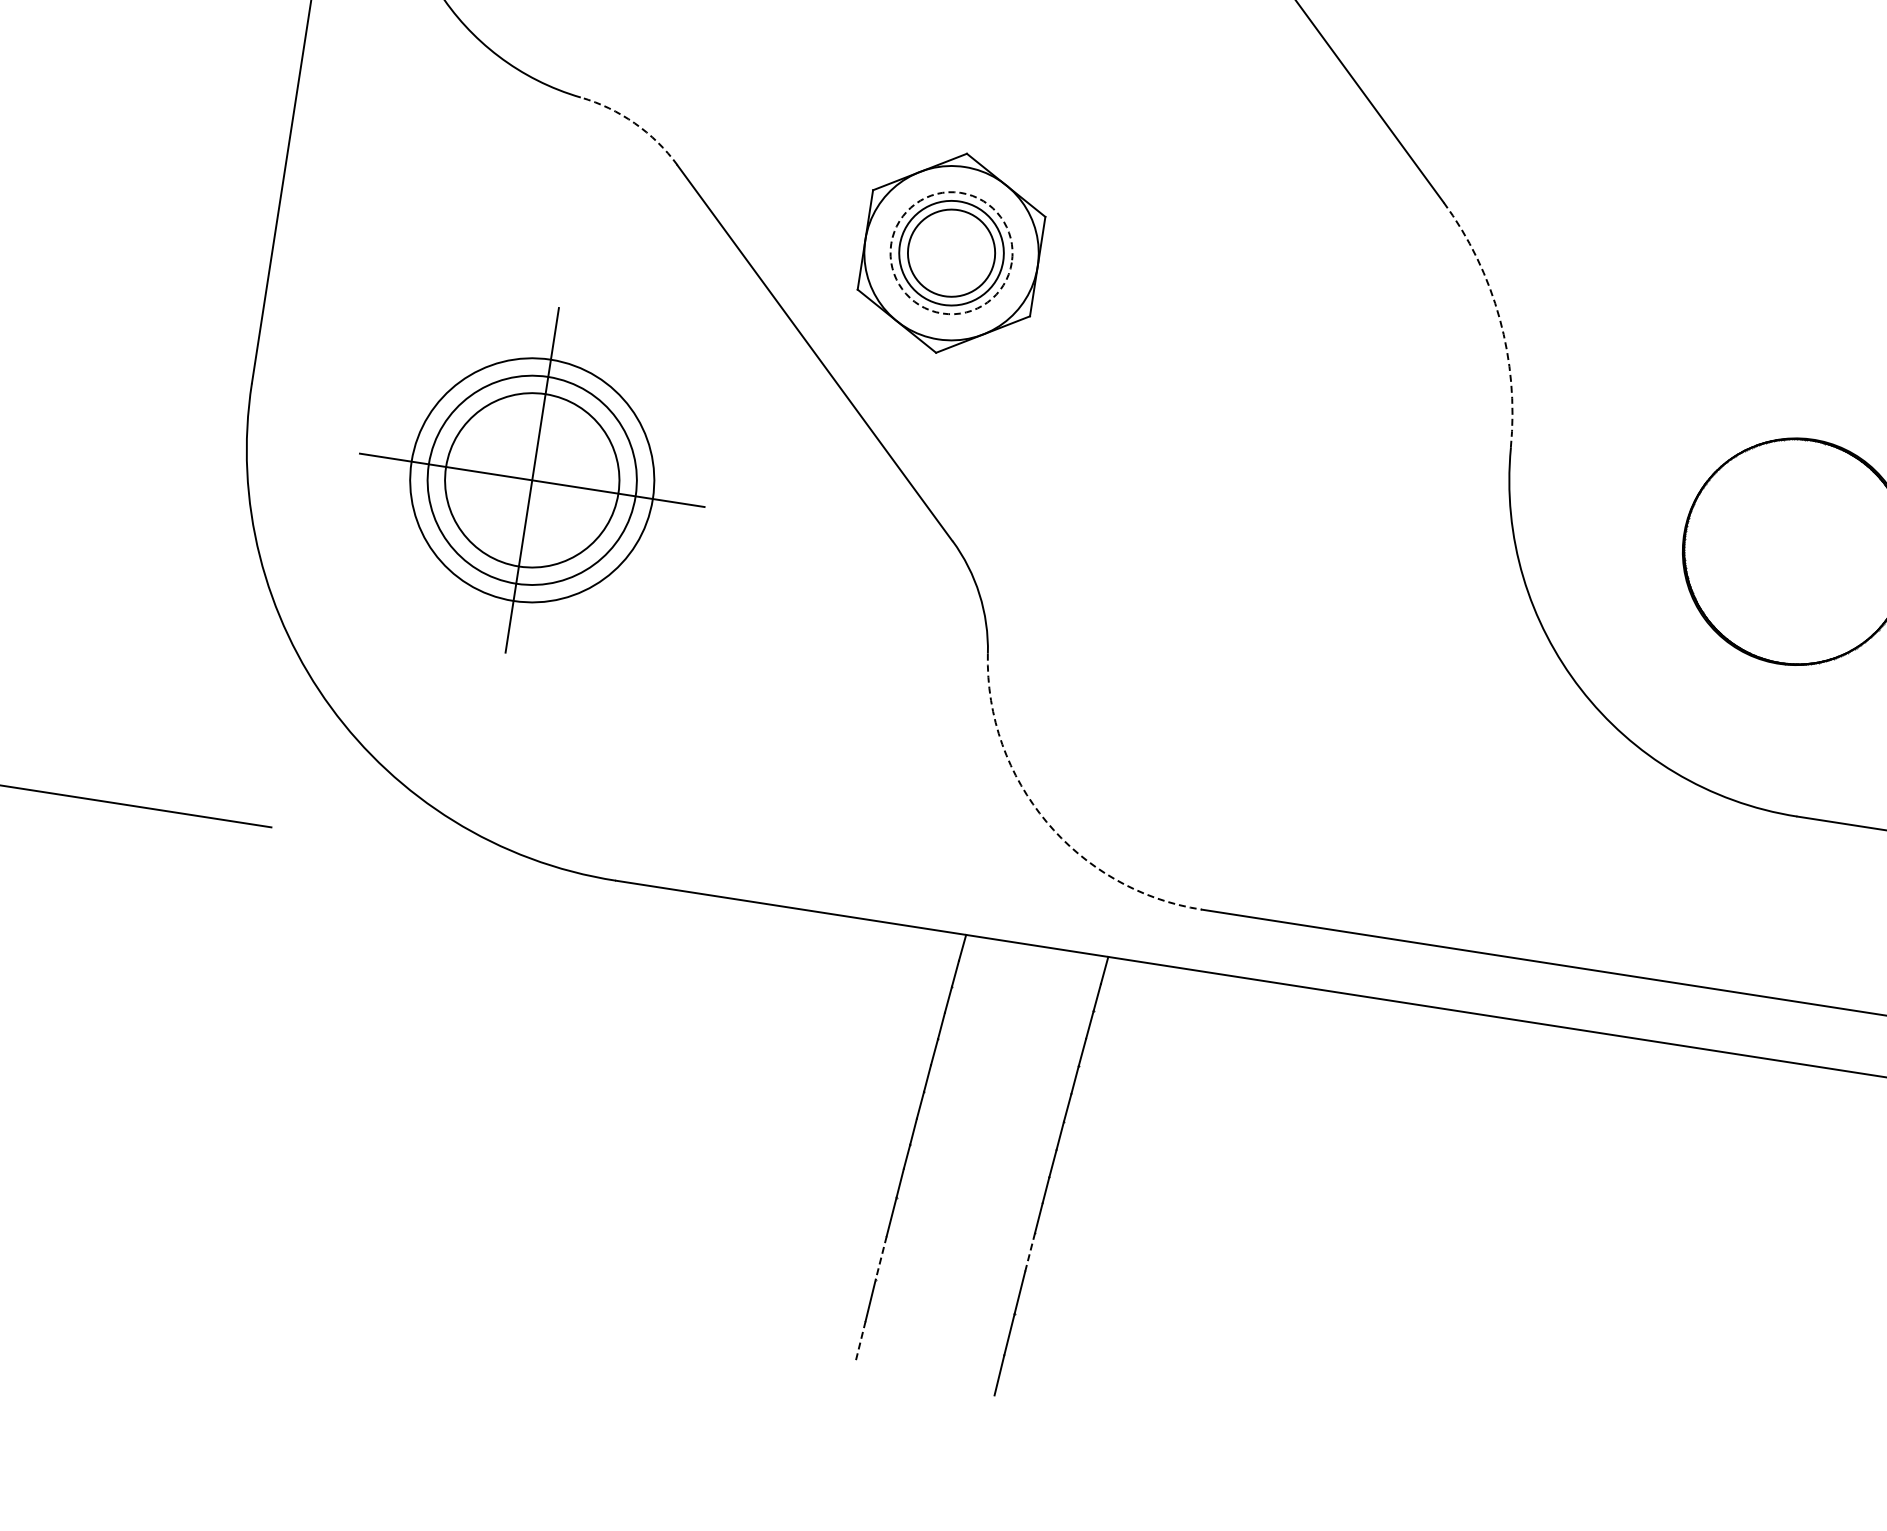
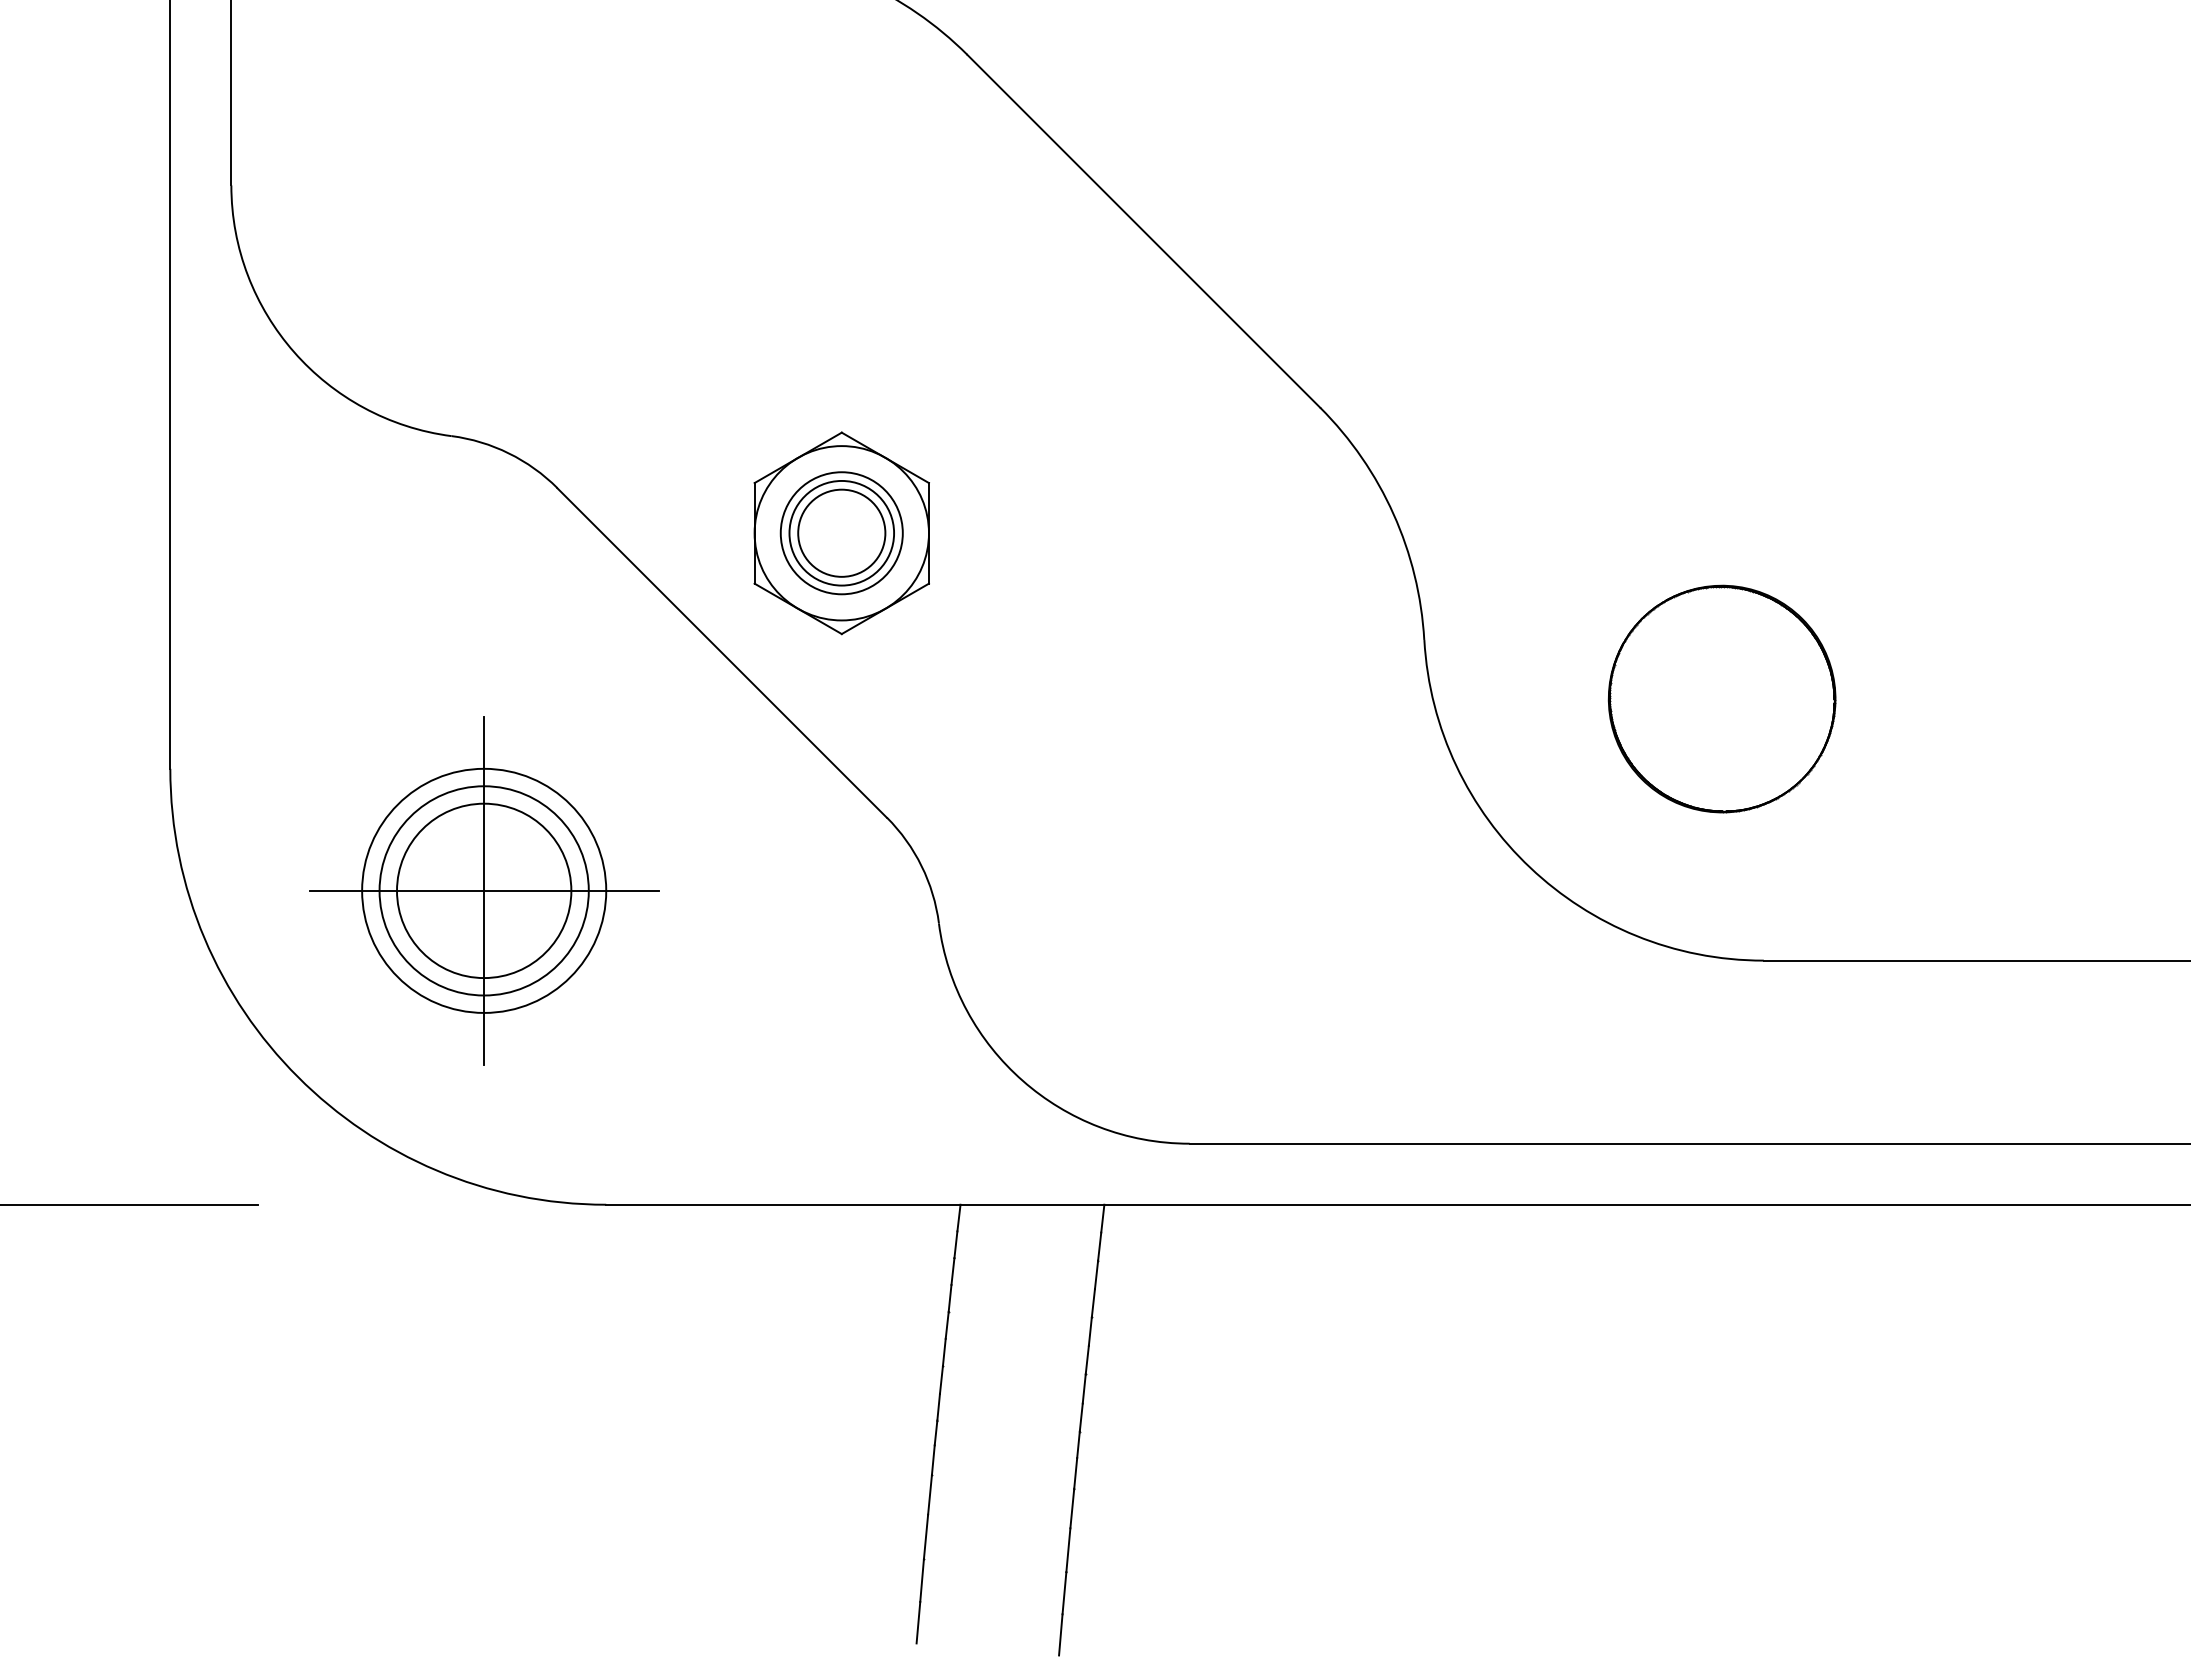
arc: (634, 123) -> (508, 453), dashed -> solid
circle: (951, 253) -> (841, 533), dashed -> solid
arc: (1499, 319) -> (1393, 514), dashed -> solid
part: (532, 480) -> (484, 890), moved
arc: (1046, 821) -> (1022, 1080), dashed -> solid
line: (1030, 1252) -> (1072, 1508), dashed -> solid
line: (880, 1258) -> (925, 1537), dashed -> solid
line: (860, 1341) -> (918, 1622), dashed -> solid

